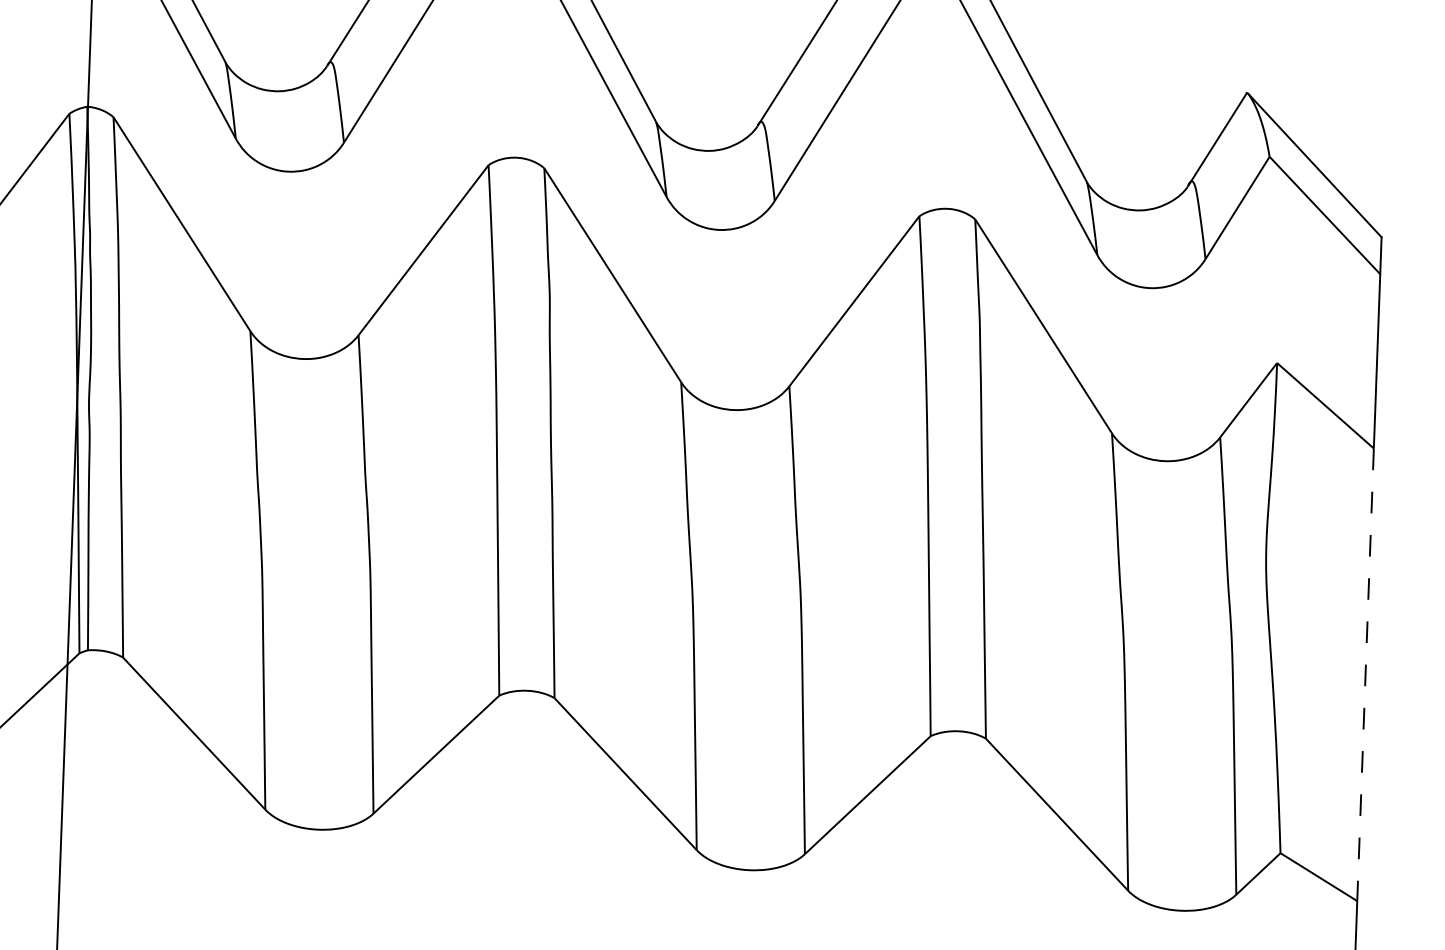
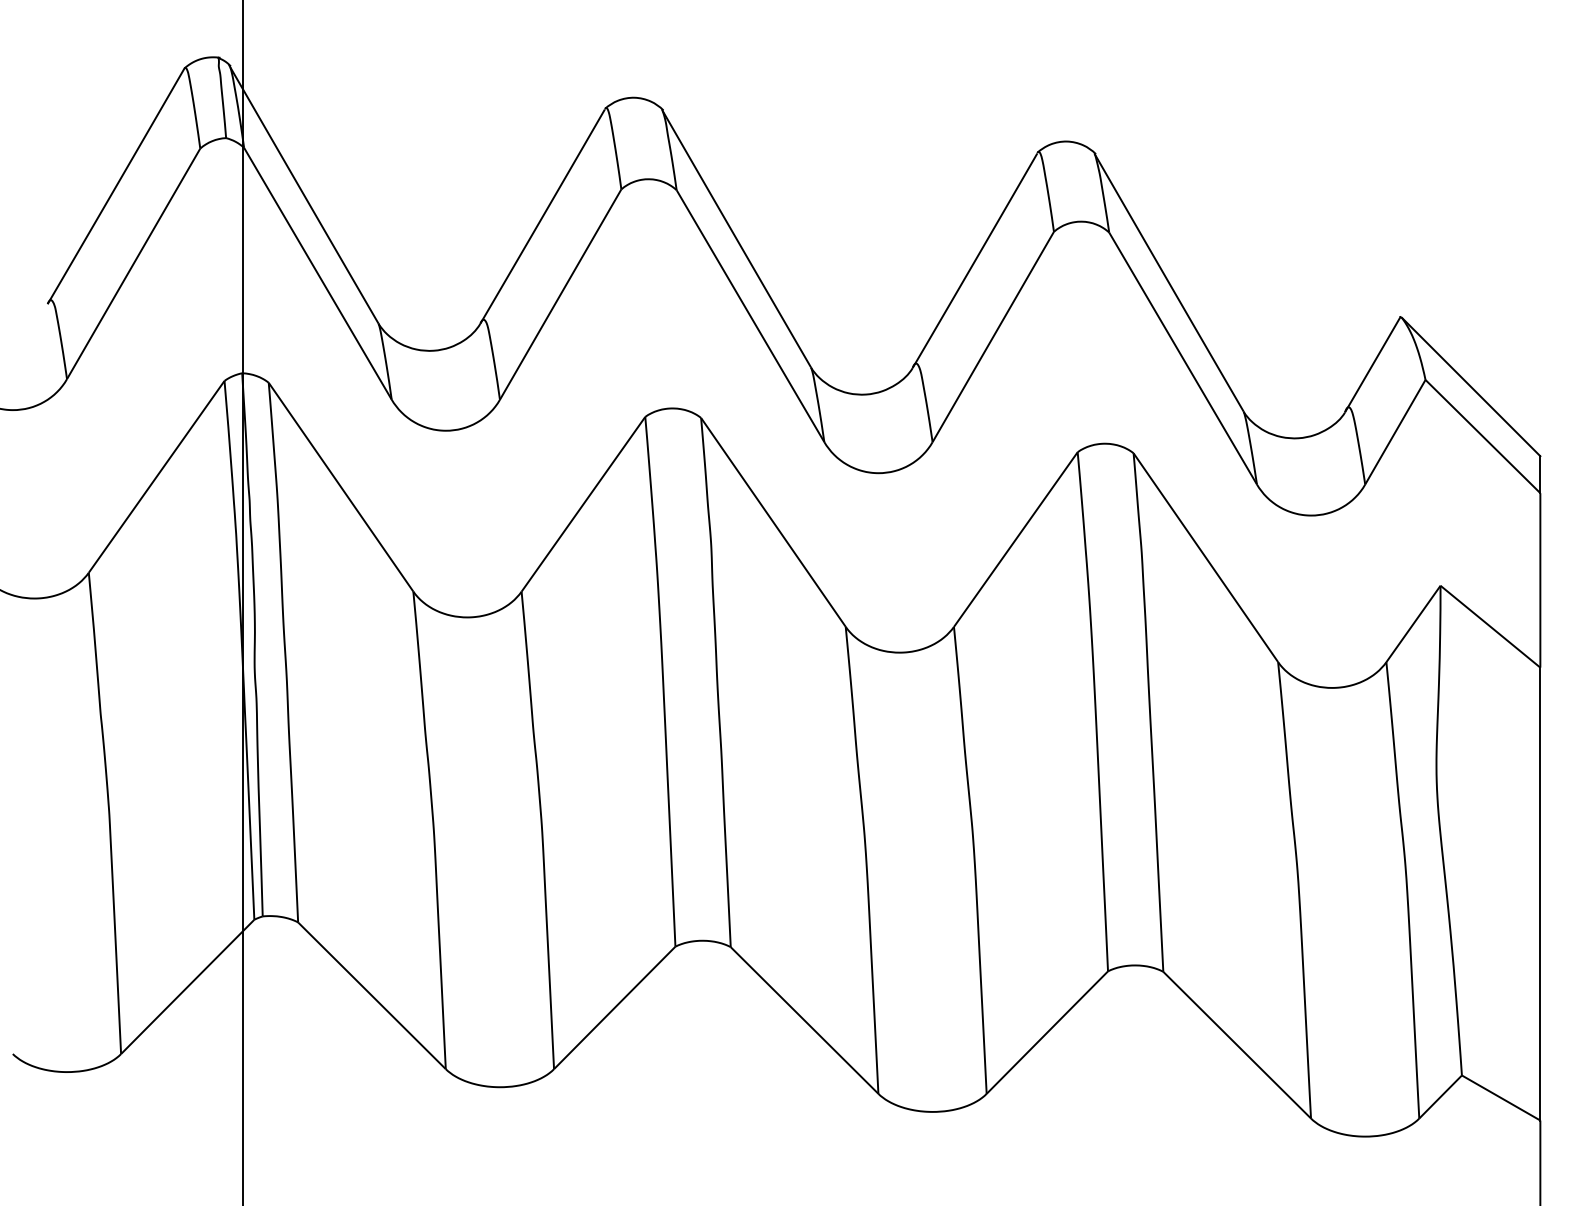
line: (1365, 675) -> (1540, 894), dashed -> solid

